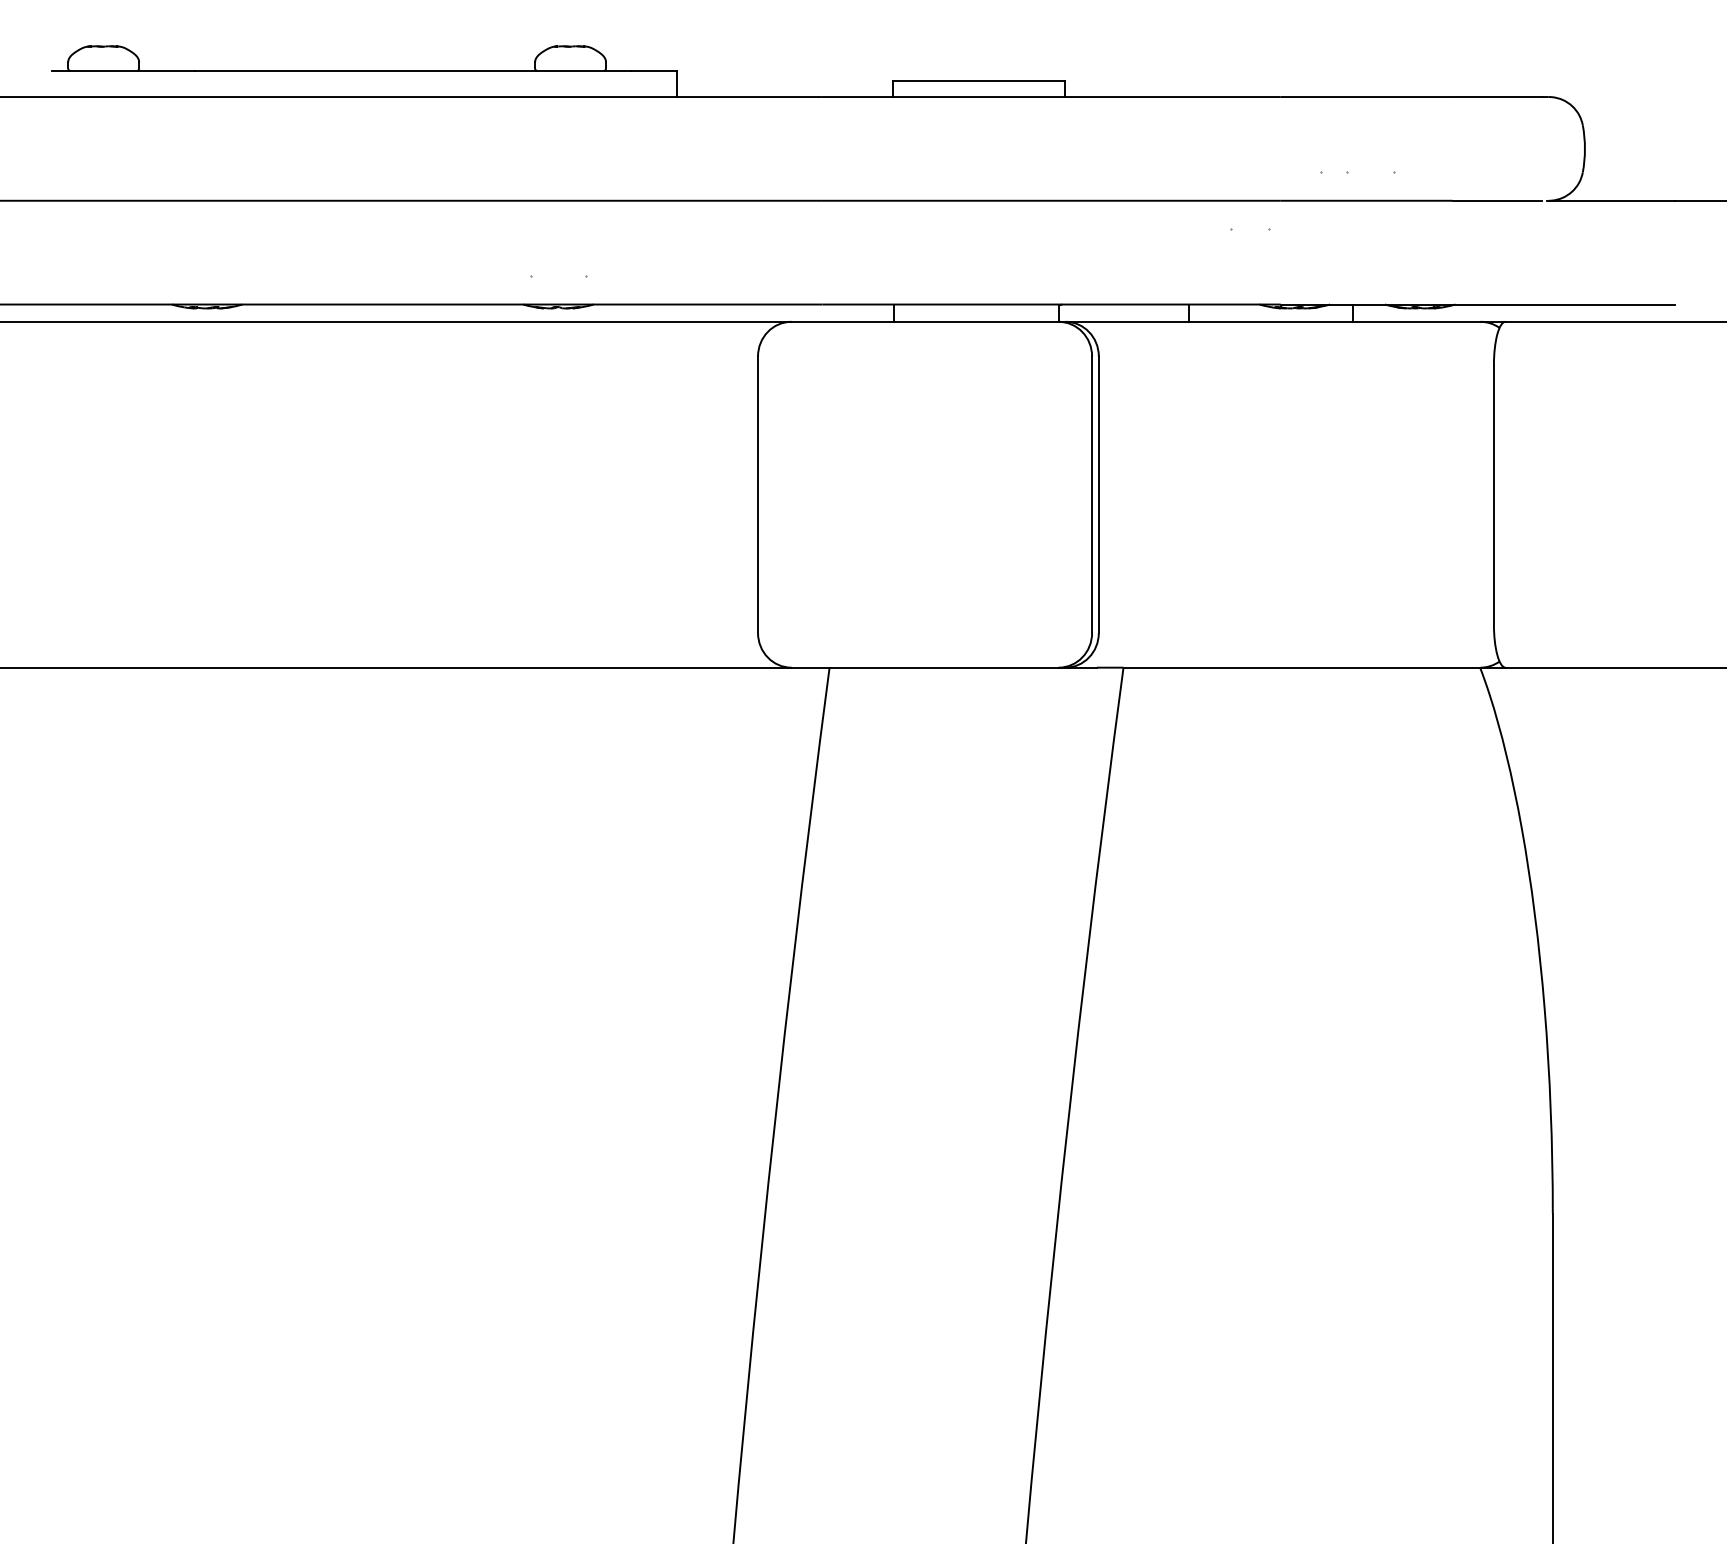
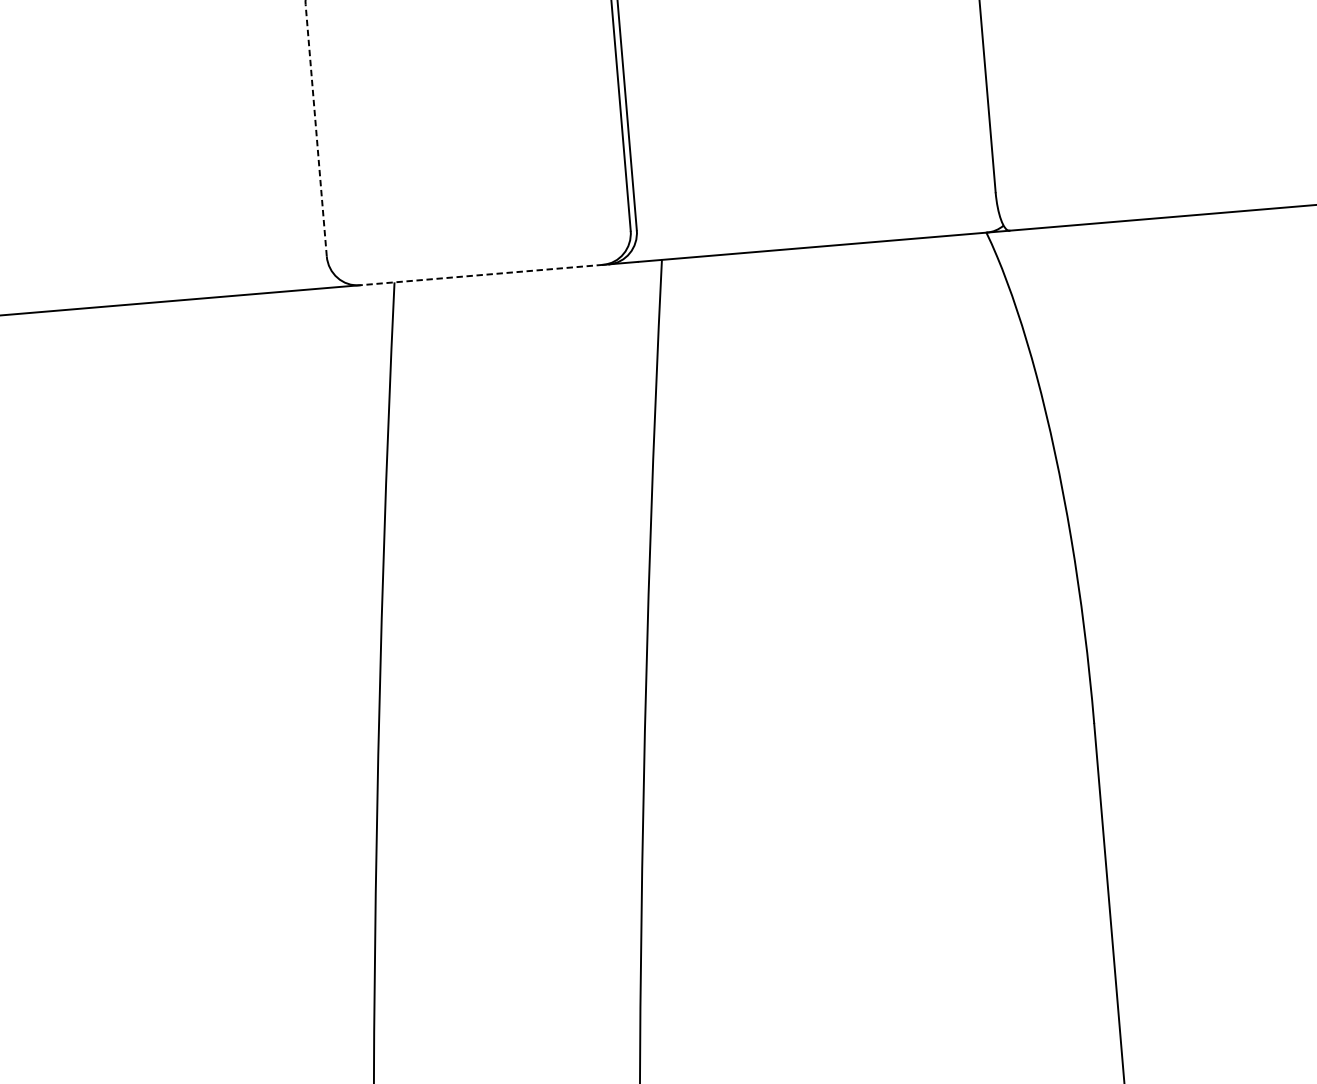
line: (758, 494) -> (316, 130), solid -> dashed
line: (925, 667) -> (481, 274), solid -> dashed

